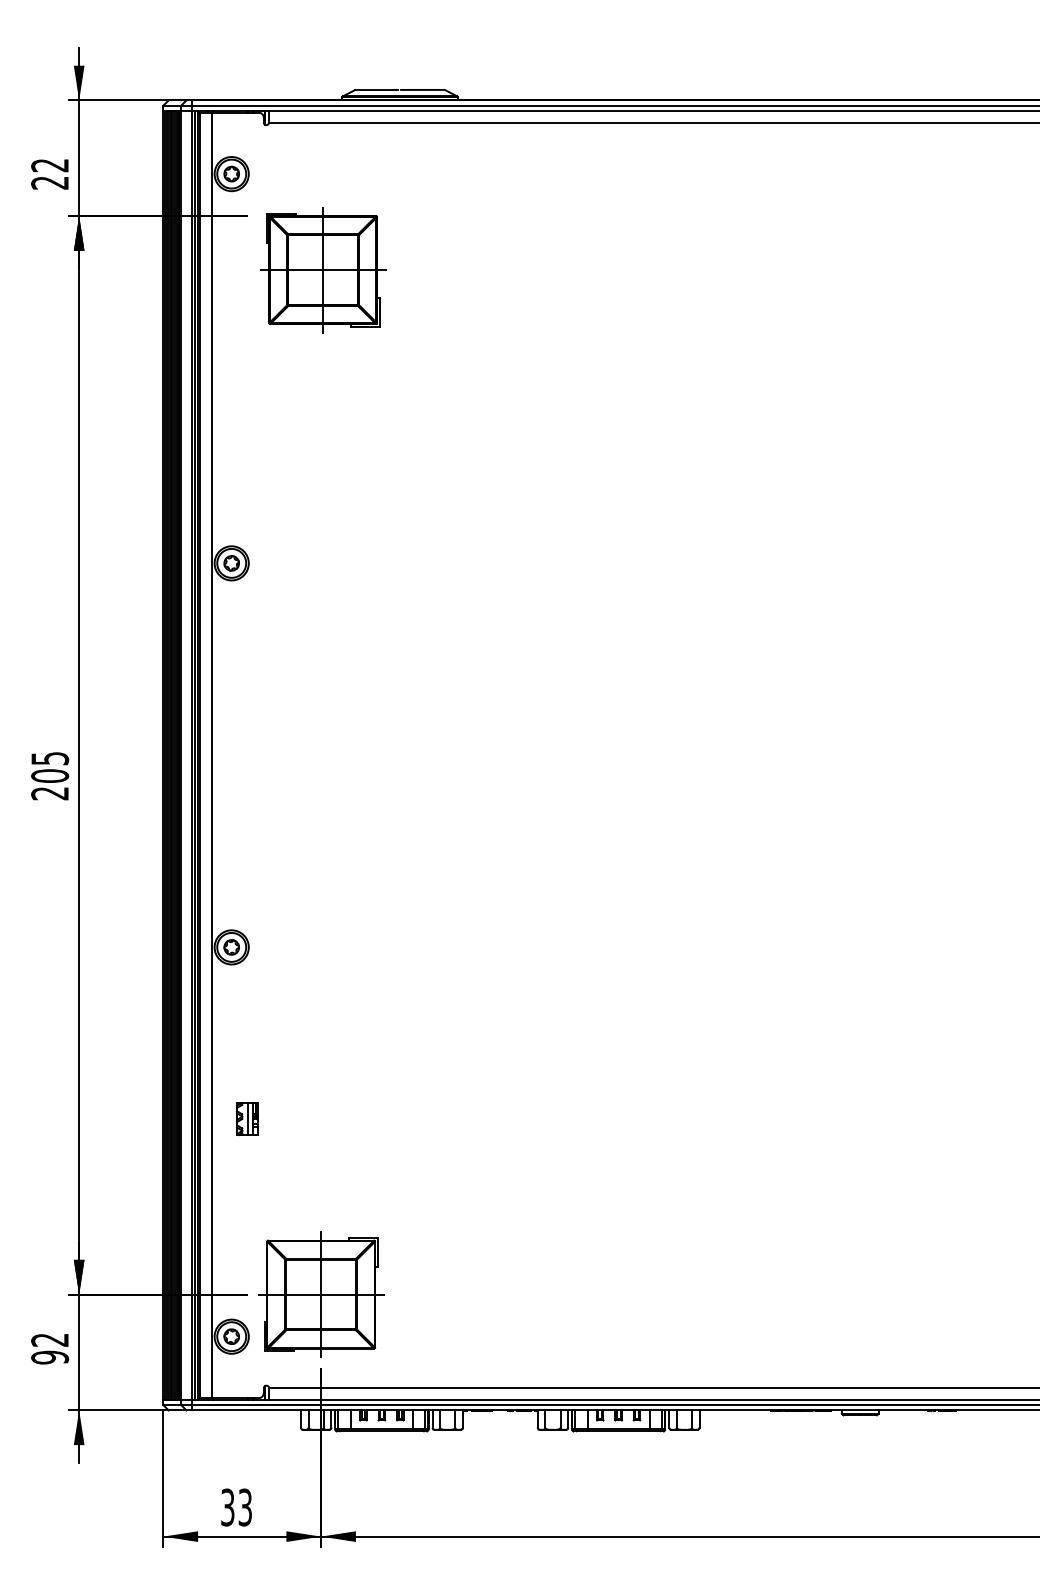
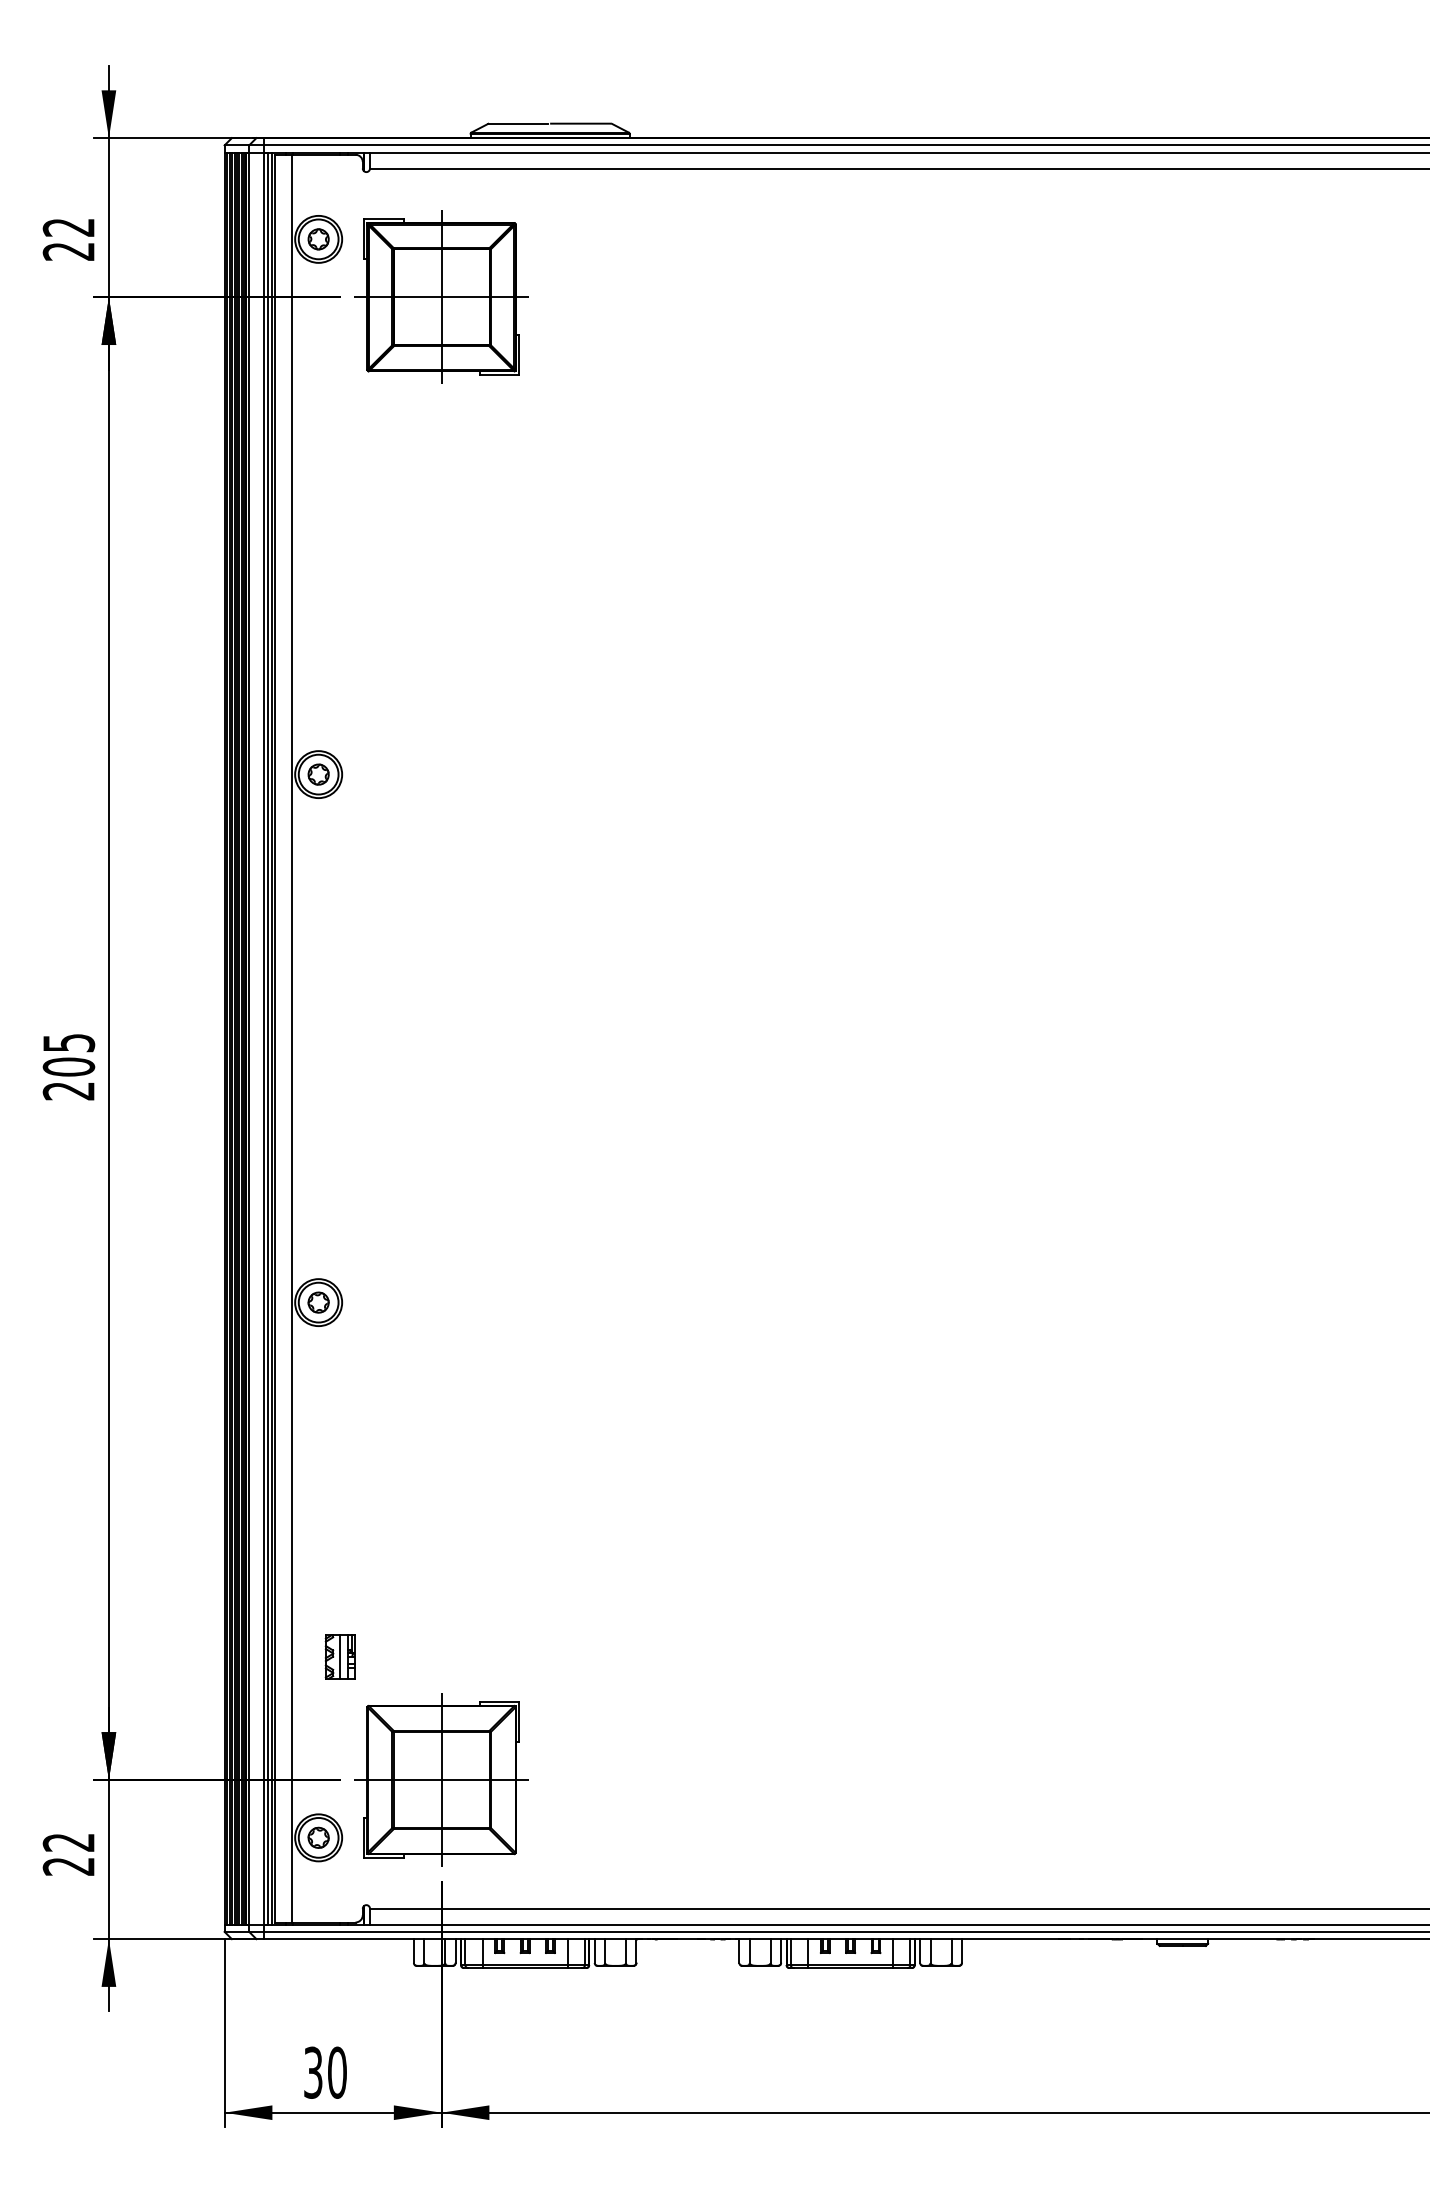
part: (323, 270) -> (442, 297), moved
part: (247, 1118) -> (340, 1656), moved
text: (50, 1357) -> (69, 1866), 92 -> 22
text: (245, 1507) -> (337, 2072), 33 -> 30

